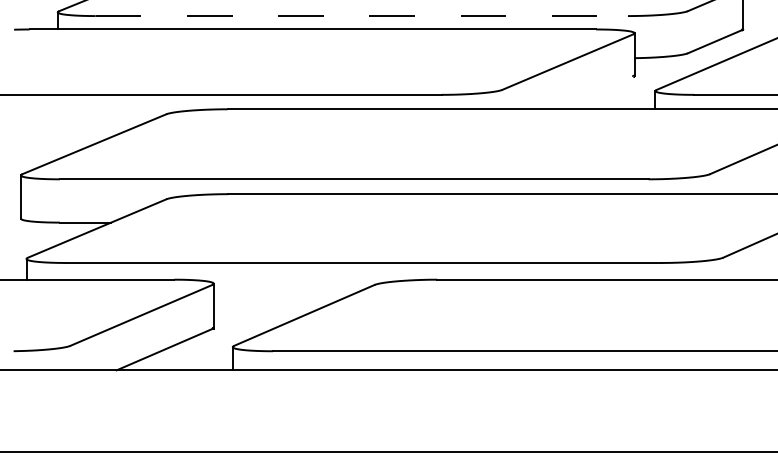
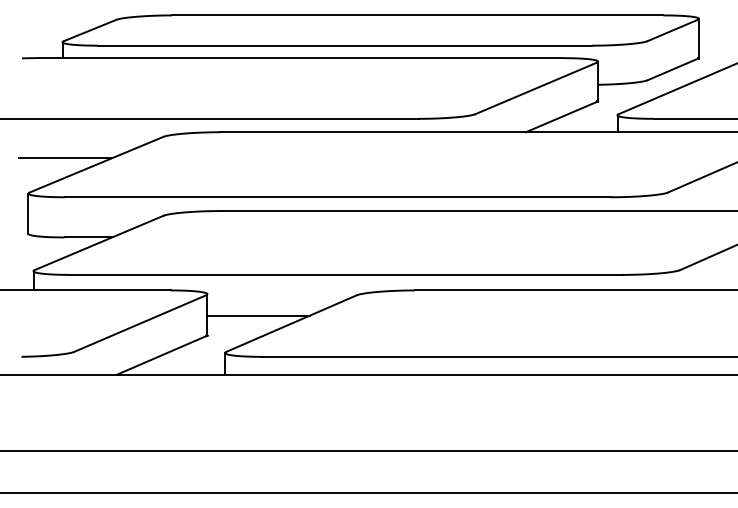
line: (362, 15) -> (345, 45), dashed -> solid
line: (594, 92) -> (560, 116), added
line: (59, 137) -> (64, 158), added
line: (268, 306) -> (258, 315), added

